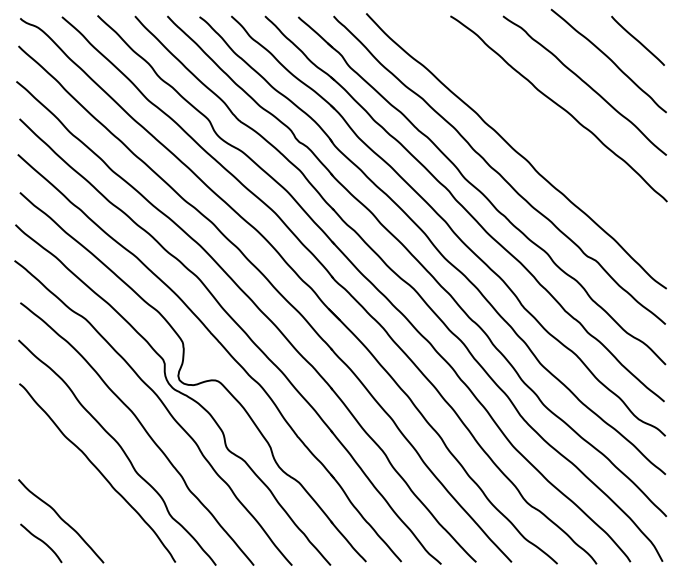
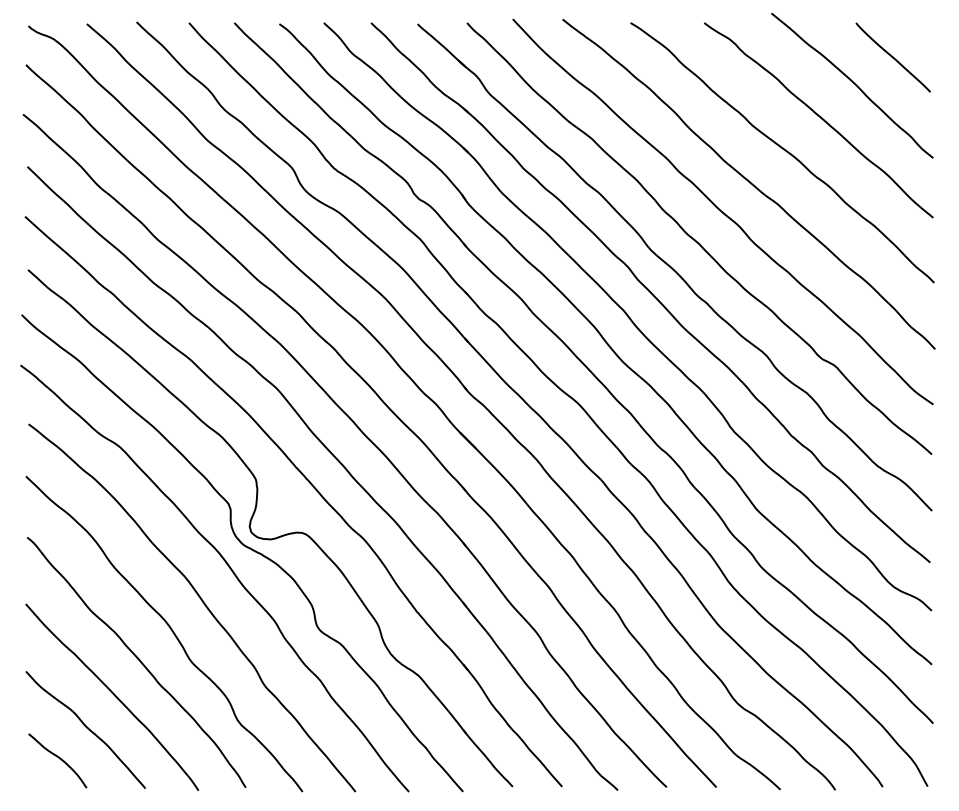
curve: (534, 130) -> (748, 182), added
curve: (81, 496) -> (113, 695), added

